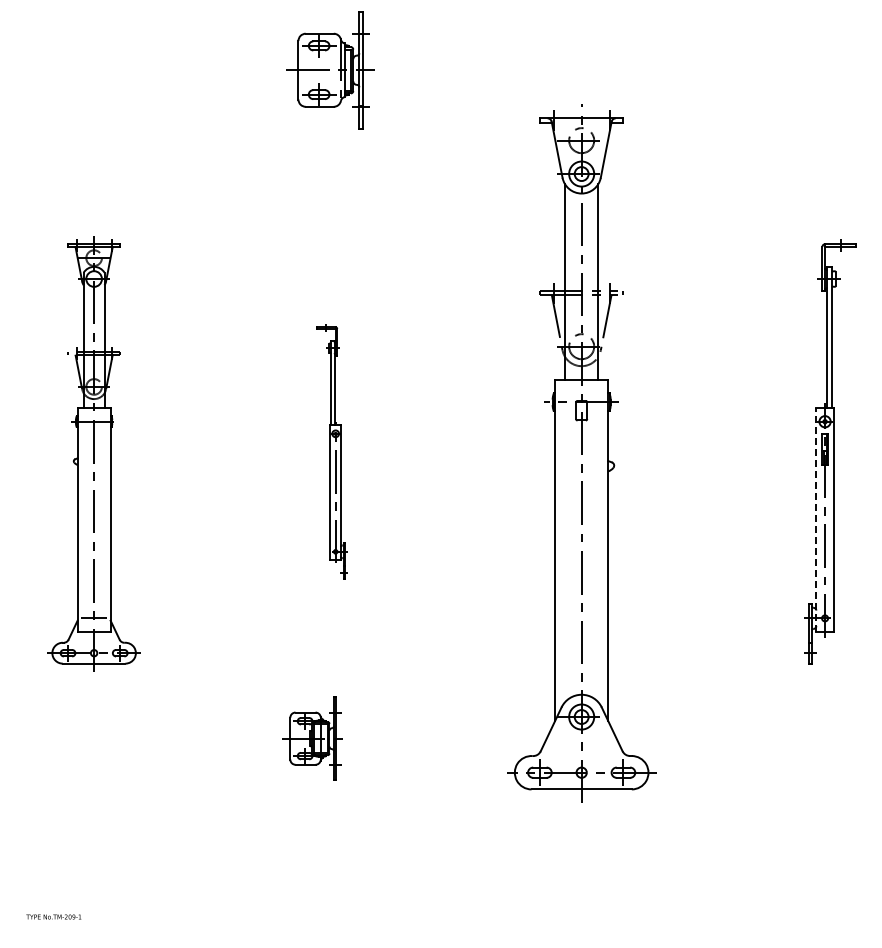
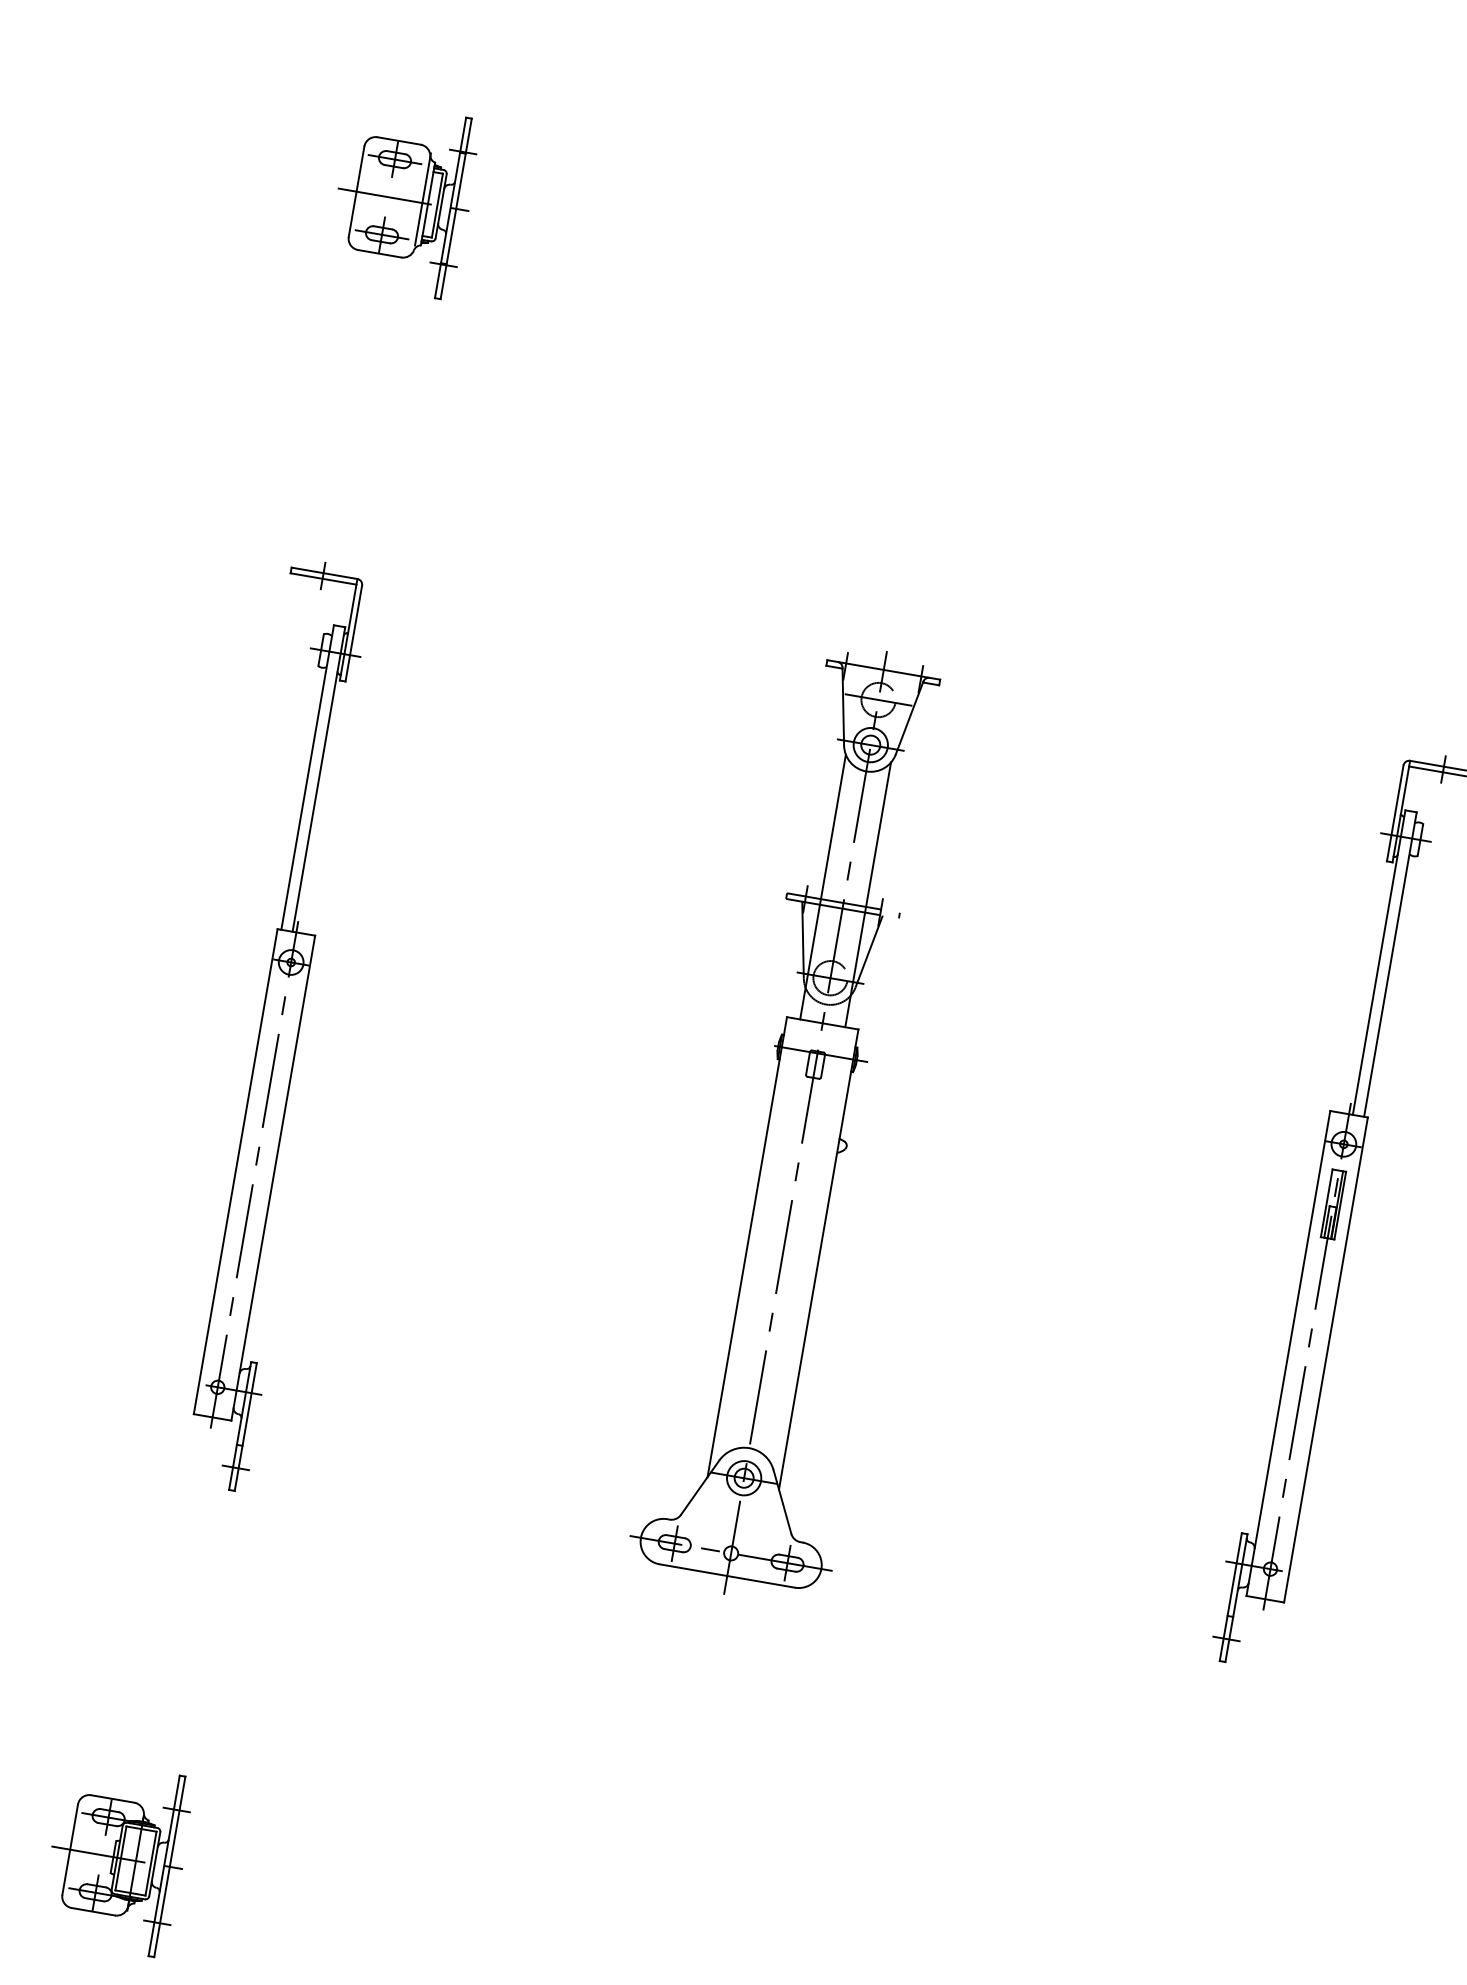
part: (329, 69) -> (404, 198), size x0.71
part: (332, 451) -> (268, 1024), size x1.67
part: (580, 453) -> (803, 1121), size x0.62
line: (816, 519) -> (1288, 1352), dashed -> solid
part: (312, 738) -> (118, 1857), moved

